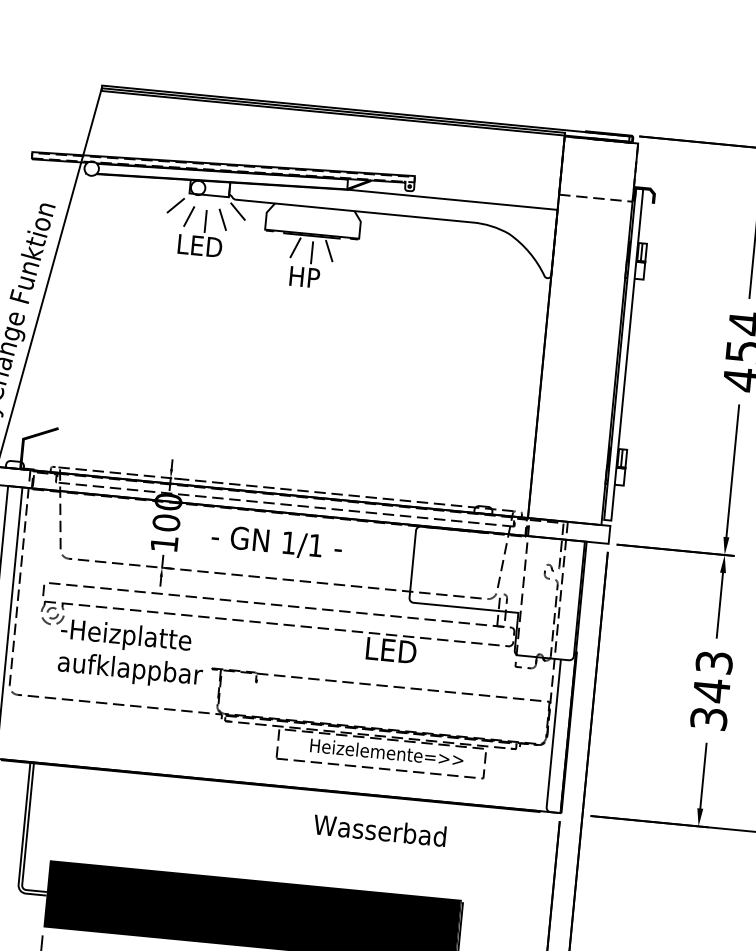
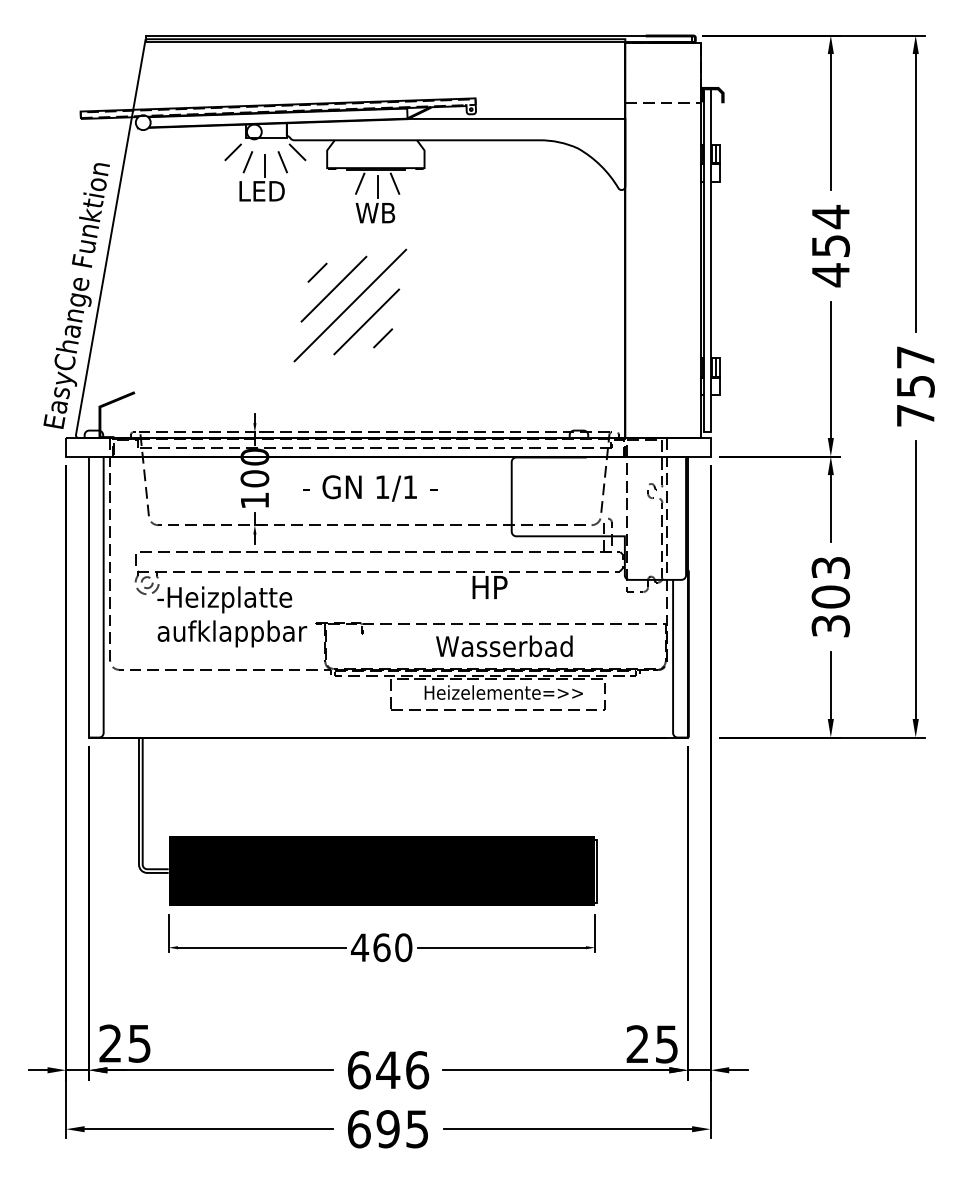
text: (307, 276) -> (375, 212), HP -> WB
part: (274, 364) -> (350, 305), added
text: (392, 650) -> (499, 587), LED -> HP
text: (711, 691) -> (830, 597), 343 -> 303
text: (380, 830) -> (504, 646), moved

